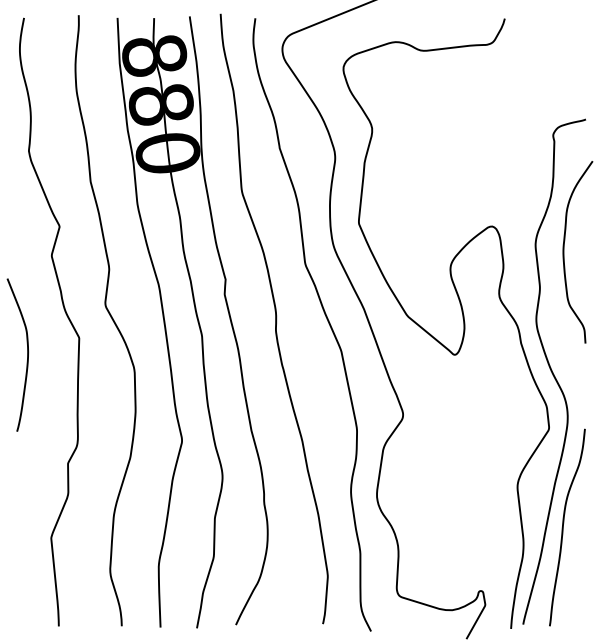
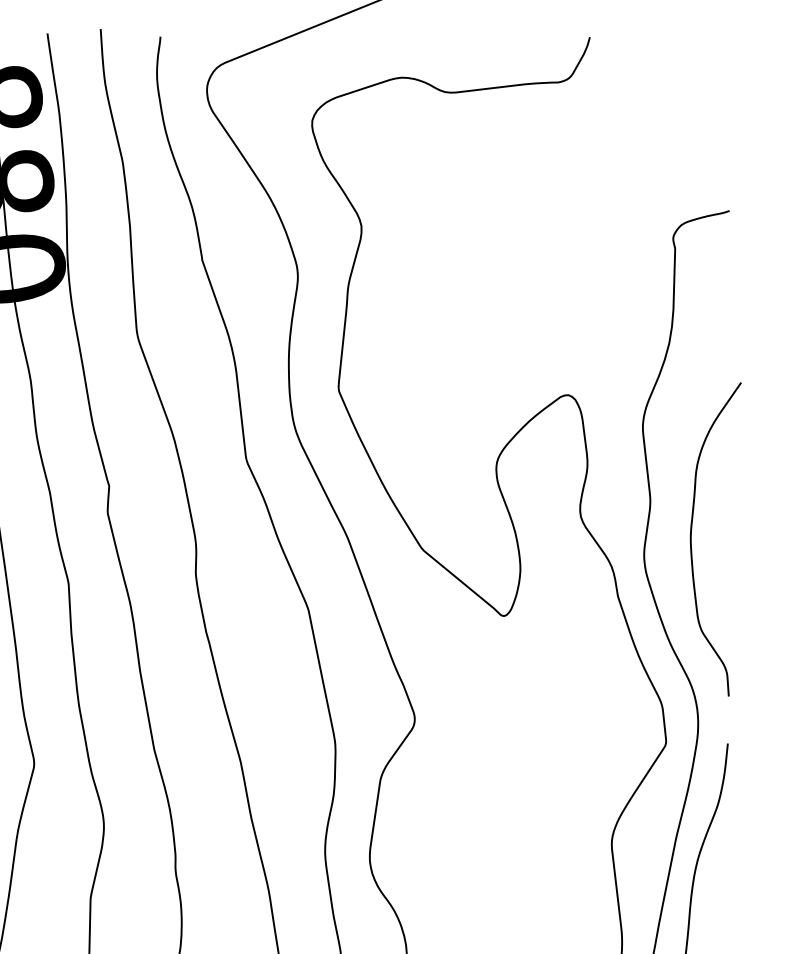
curve: (564, 252) -> (692, 539), moved

